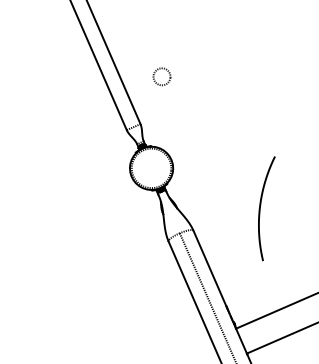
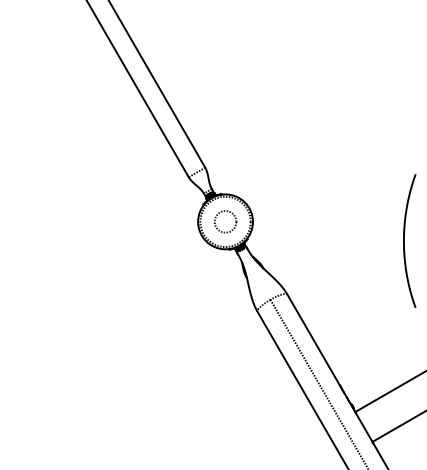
circle: (162, 76) -> (225, 221), moved
curve: (260, 207) -> (404, 240), moved

